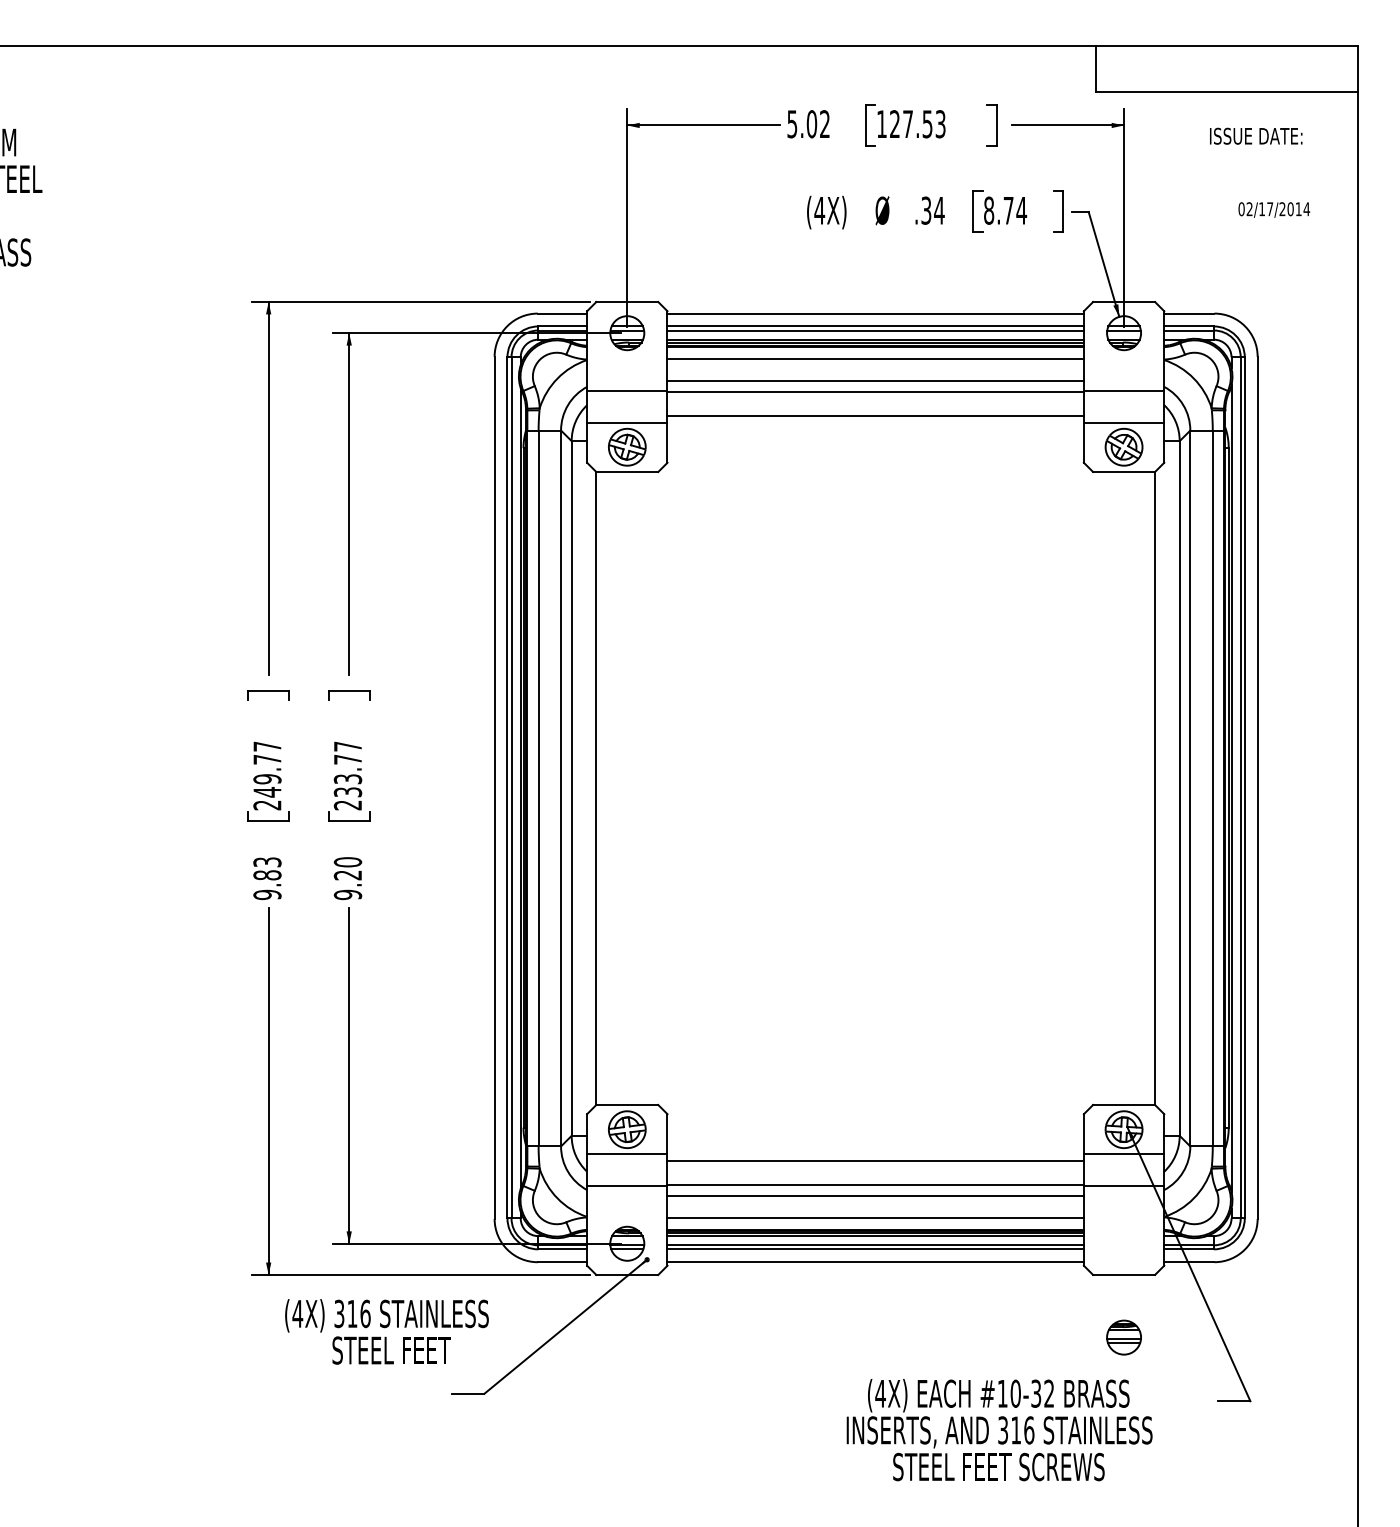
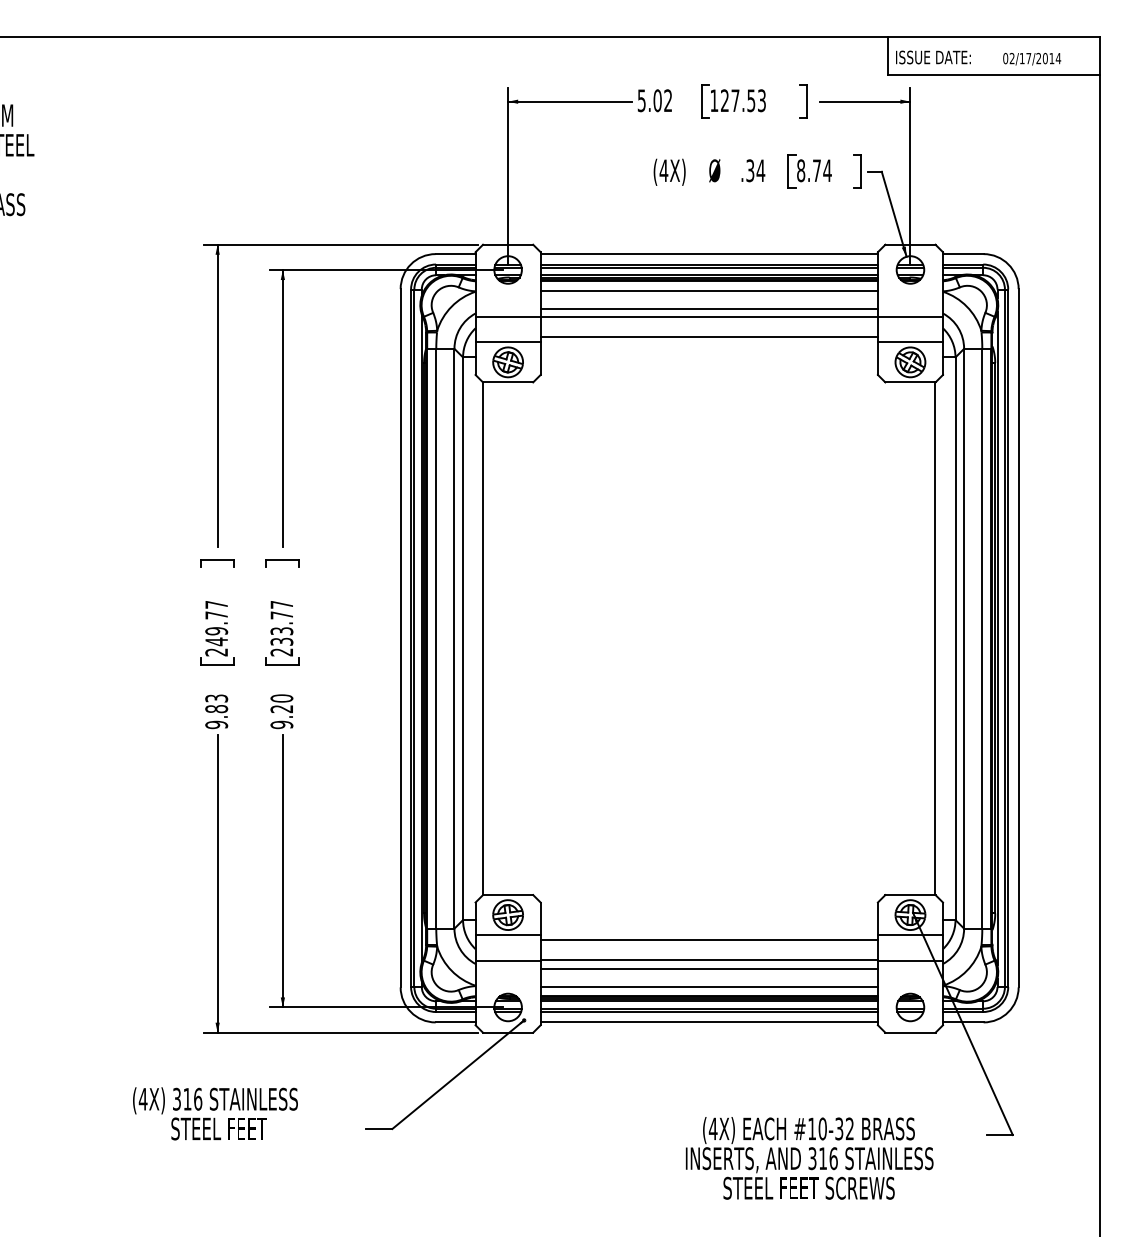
text: (1256, 136) -> (933, 57), moved
text: (1274, 209) -> (1032, 58), moved
text: (387, 1331) -> (215, 1113), moved
part: (1124, 1337) -> (910, 1007), moved

